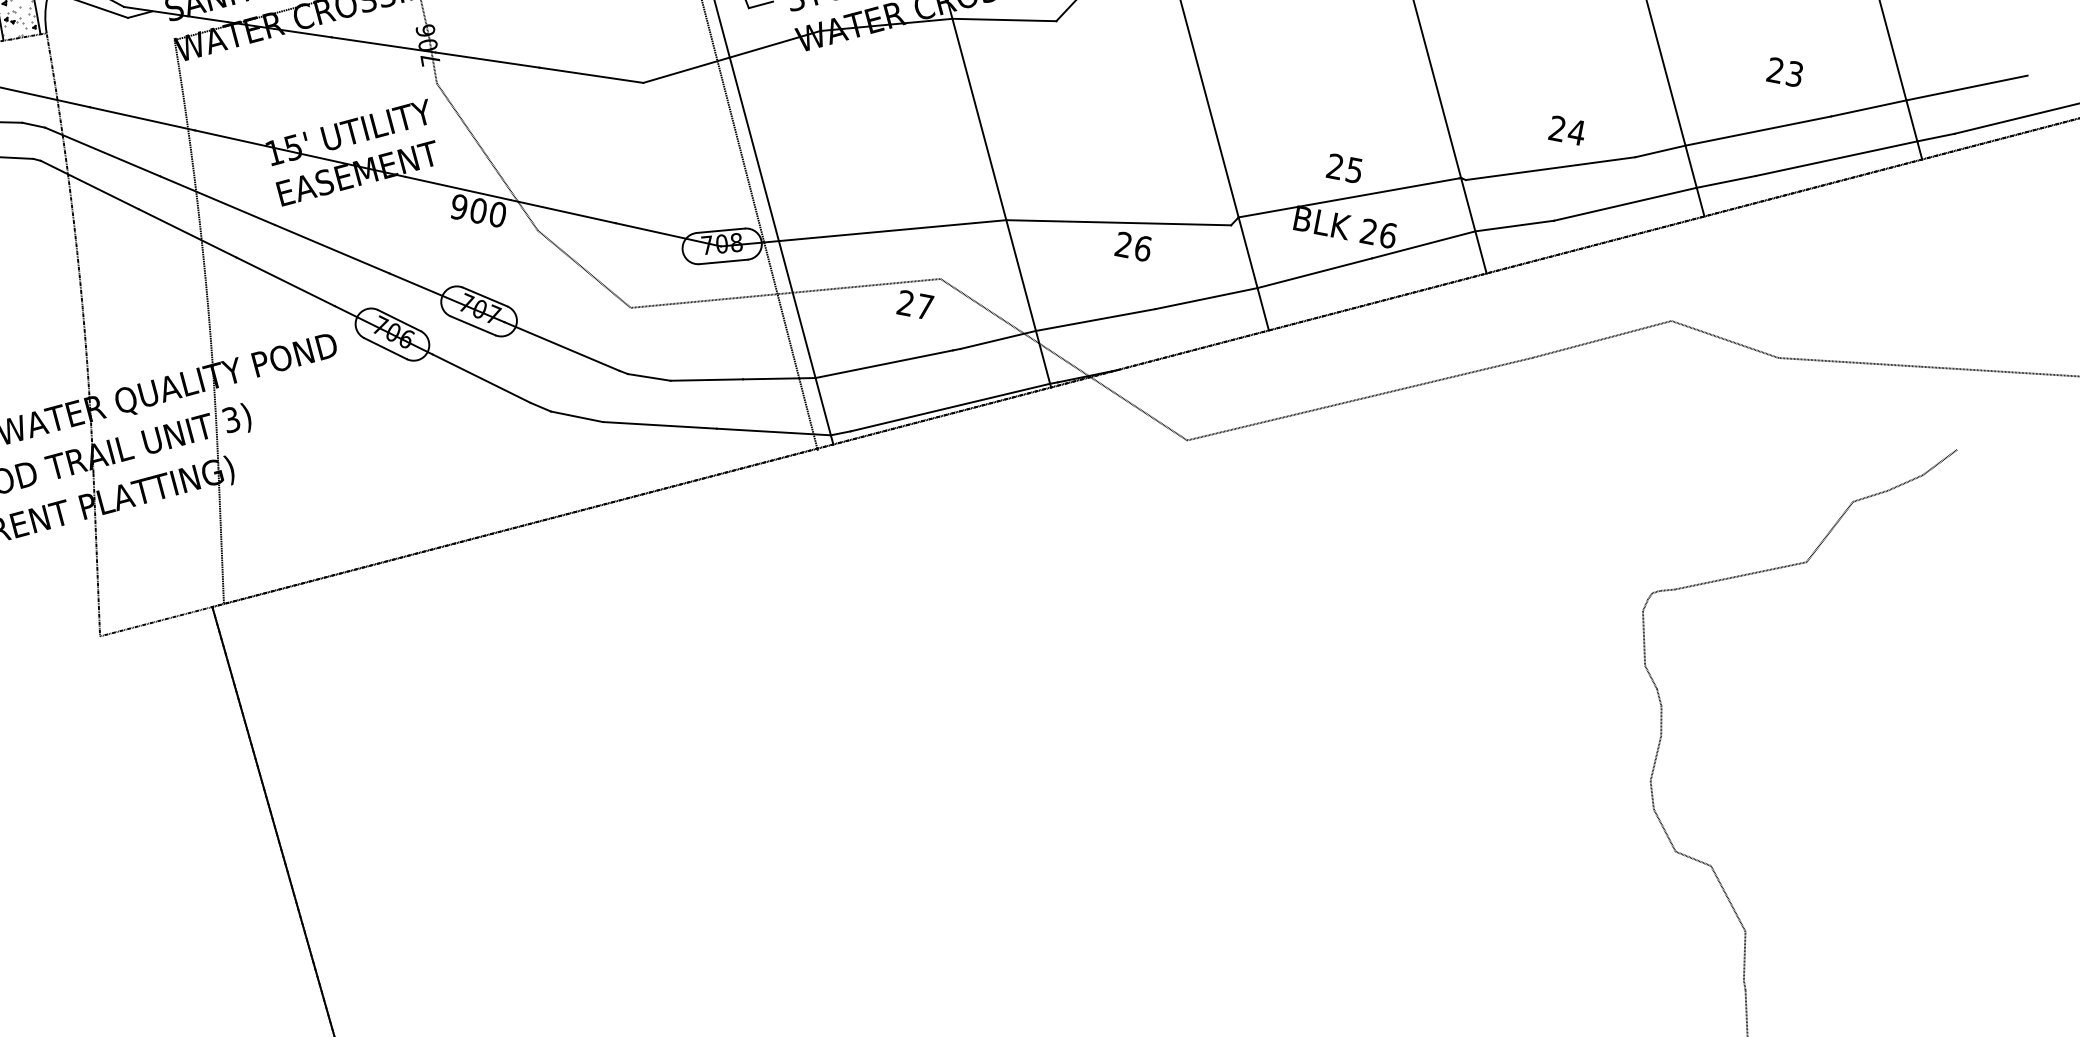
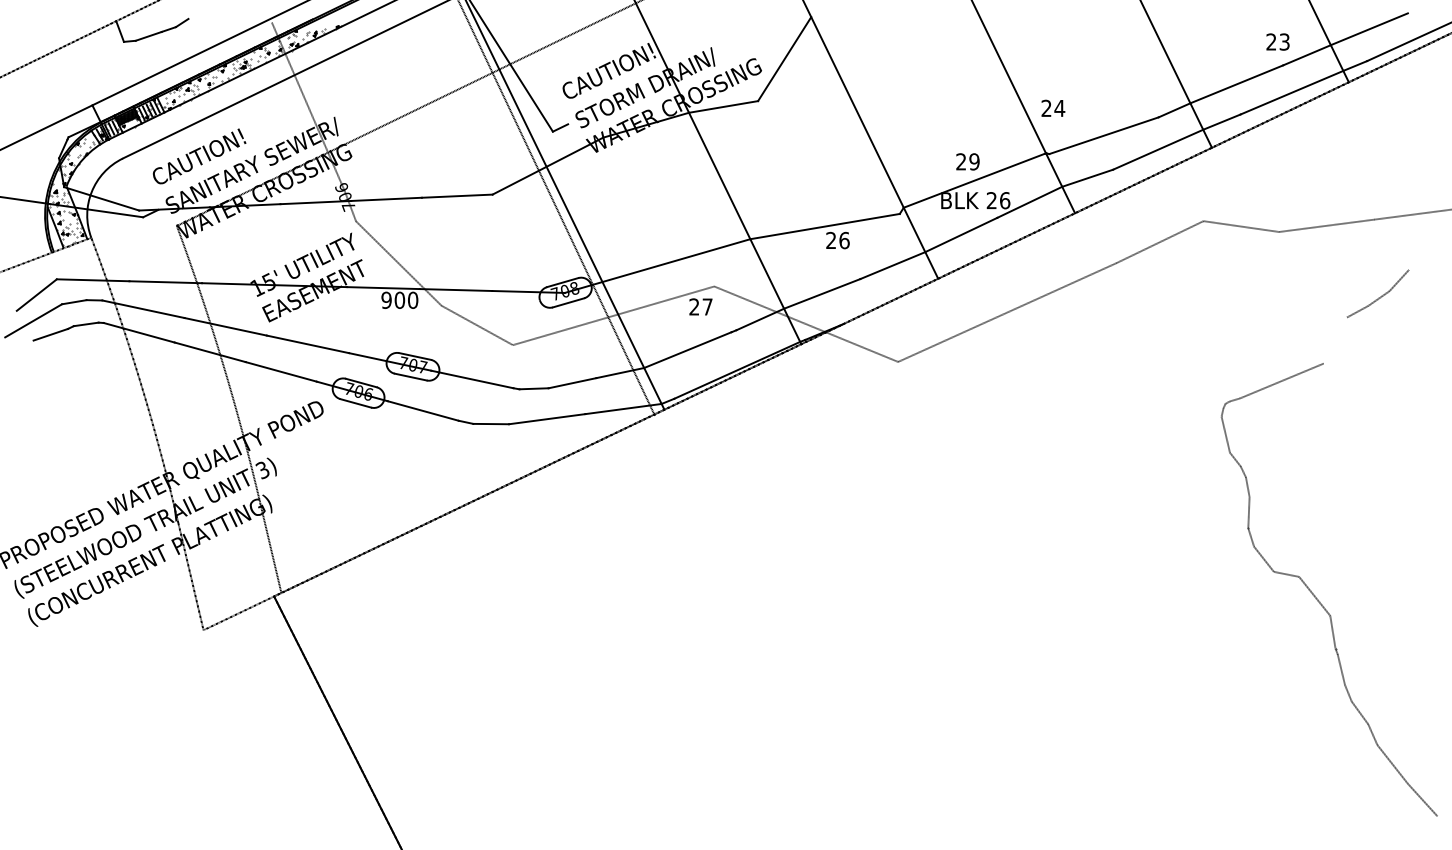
text: (1784, 71) -> (1277, 41), moved
text: (1567, 129) -> (1053, 107), moved
text: (1354, 169) -> (974, 161), 25 -> 29
line: (1828, 531) -> (1334, 340), removed

